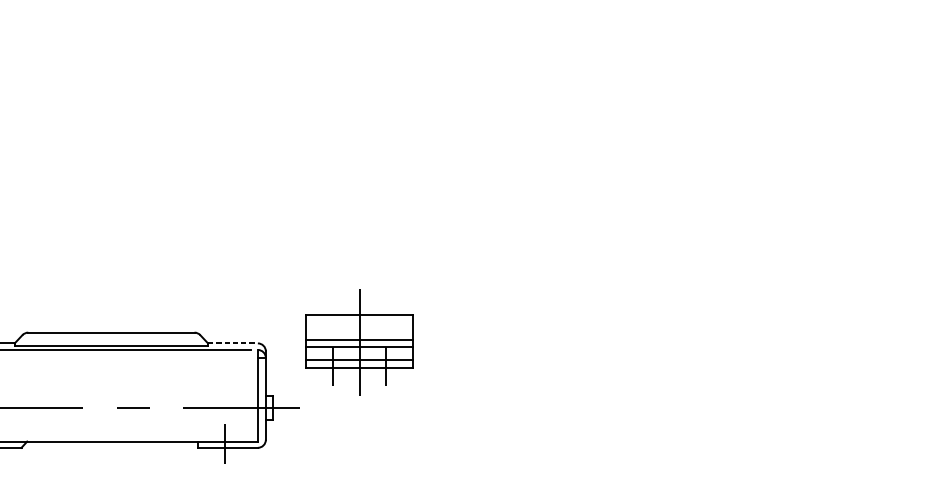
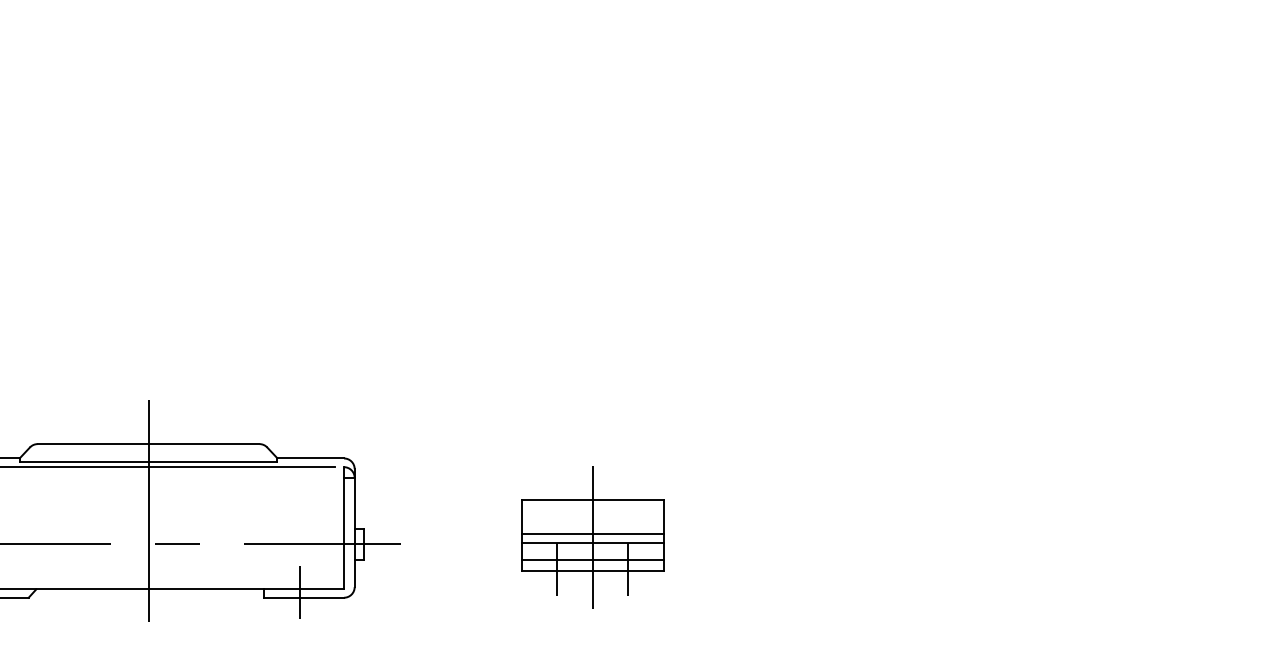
part: (359, 342) -> (592, 537), moved
line: (233, 343) -> (311, 458), dashed -> solid
line: (111, 386) -> (148, 516), added

